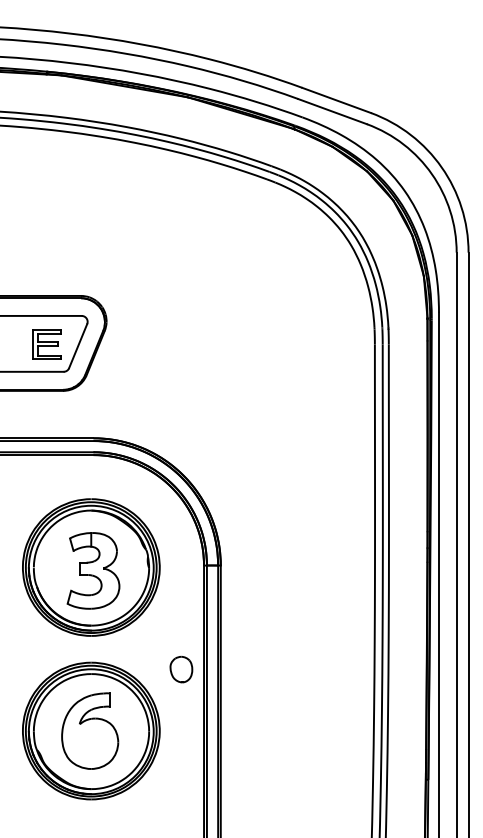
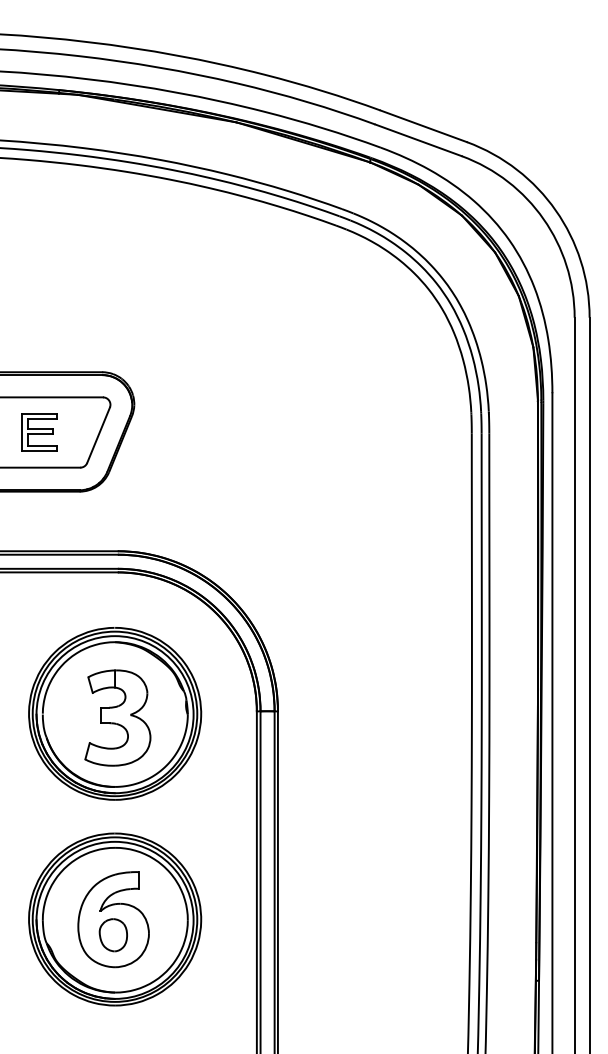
part: (47, 344) -> (39, 432), moved
part: (180, 669) -> (112, 935), moved

